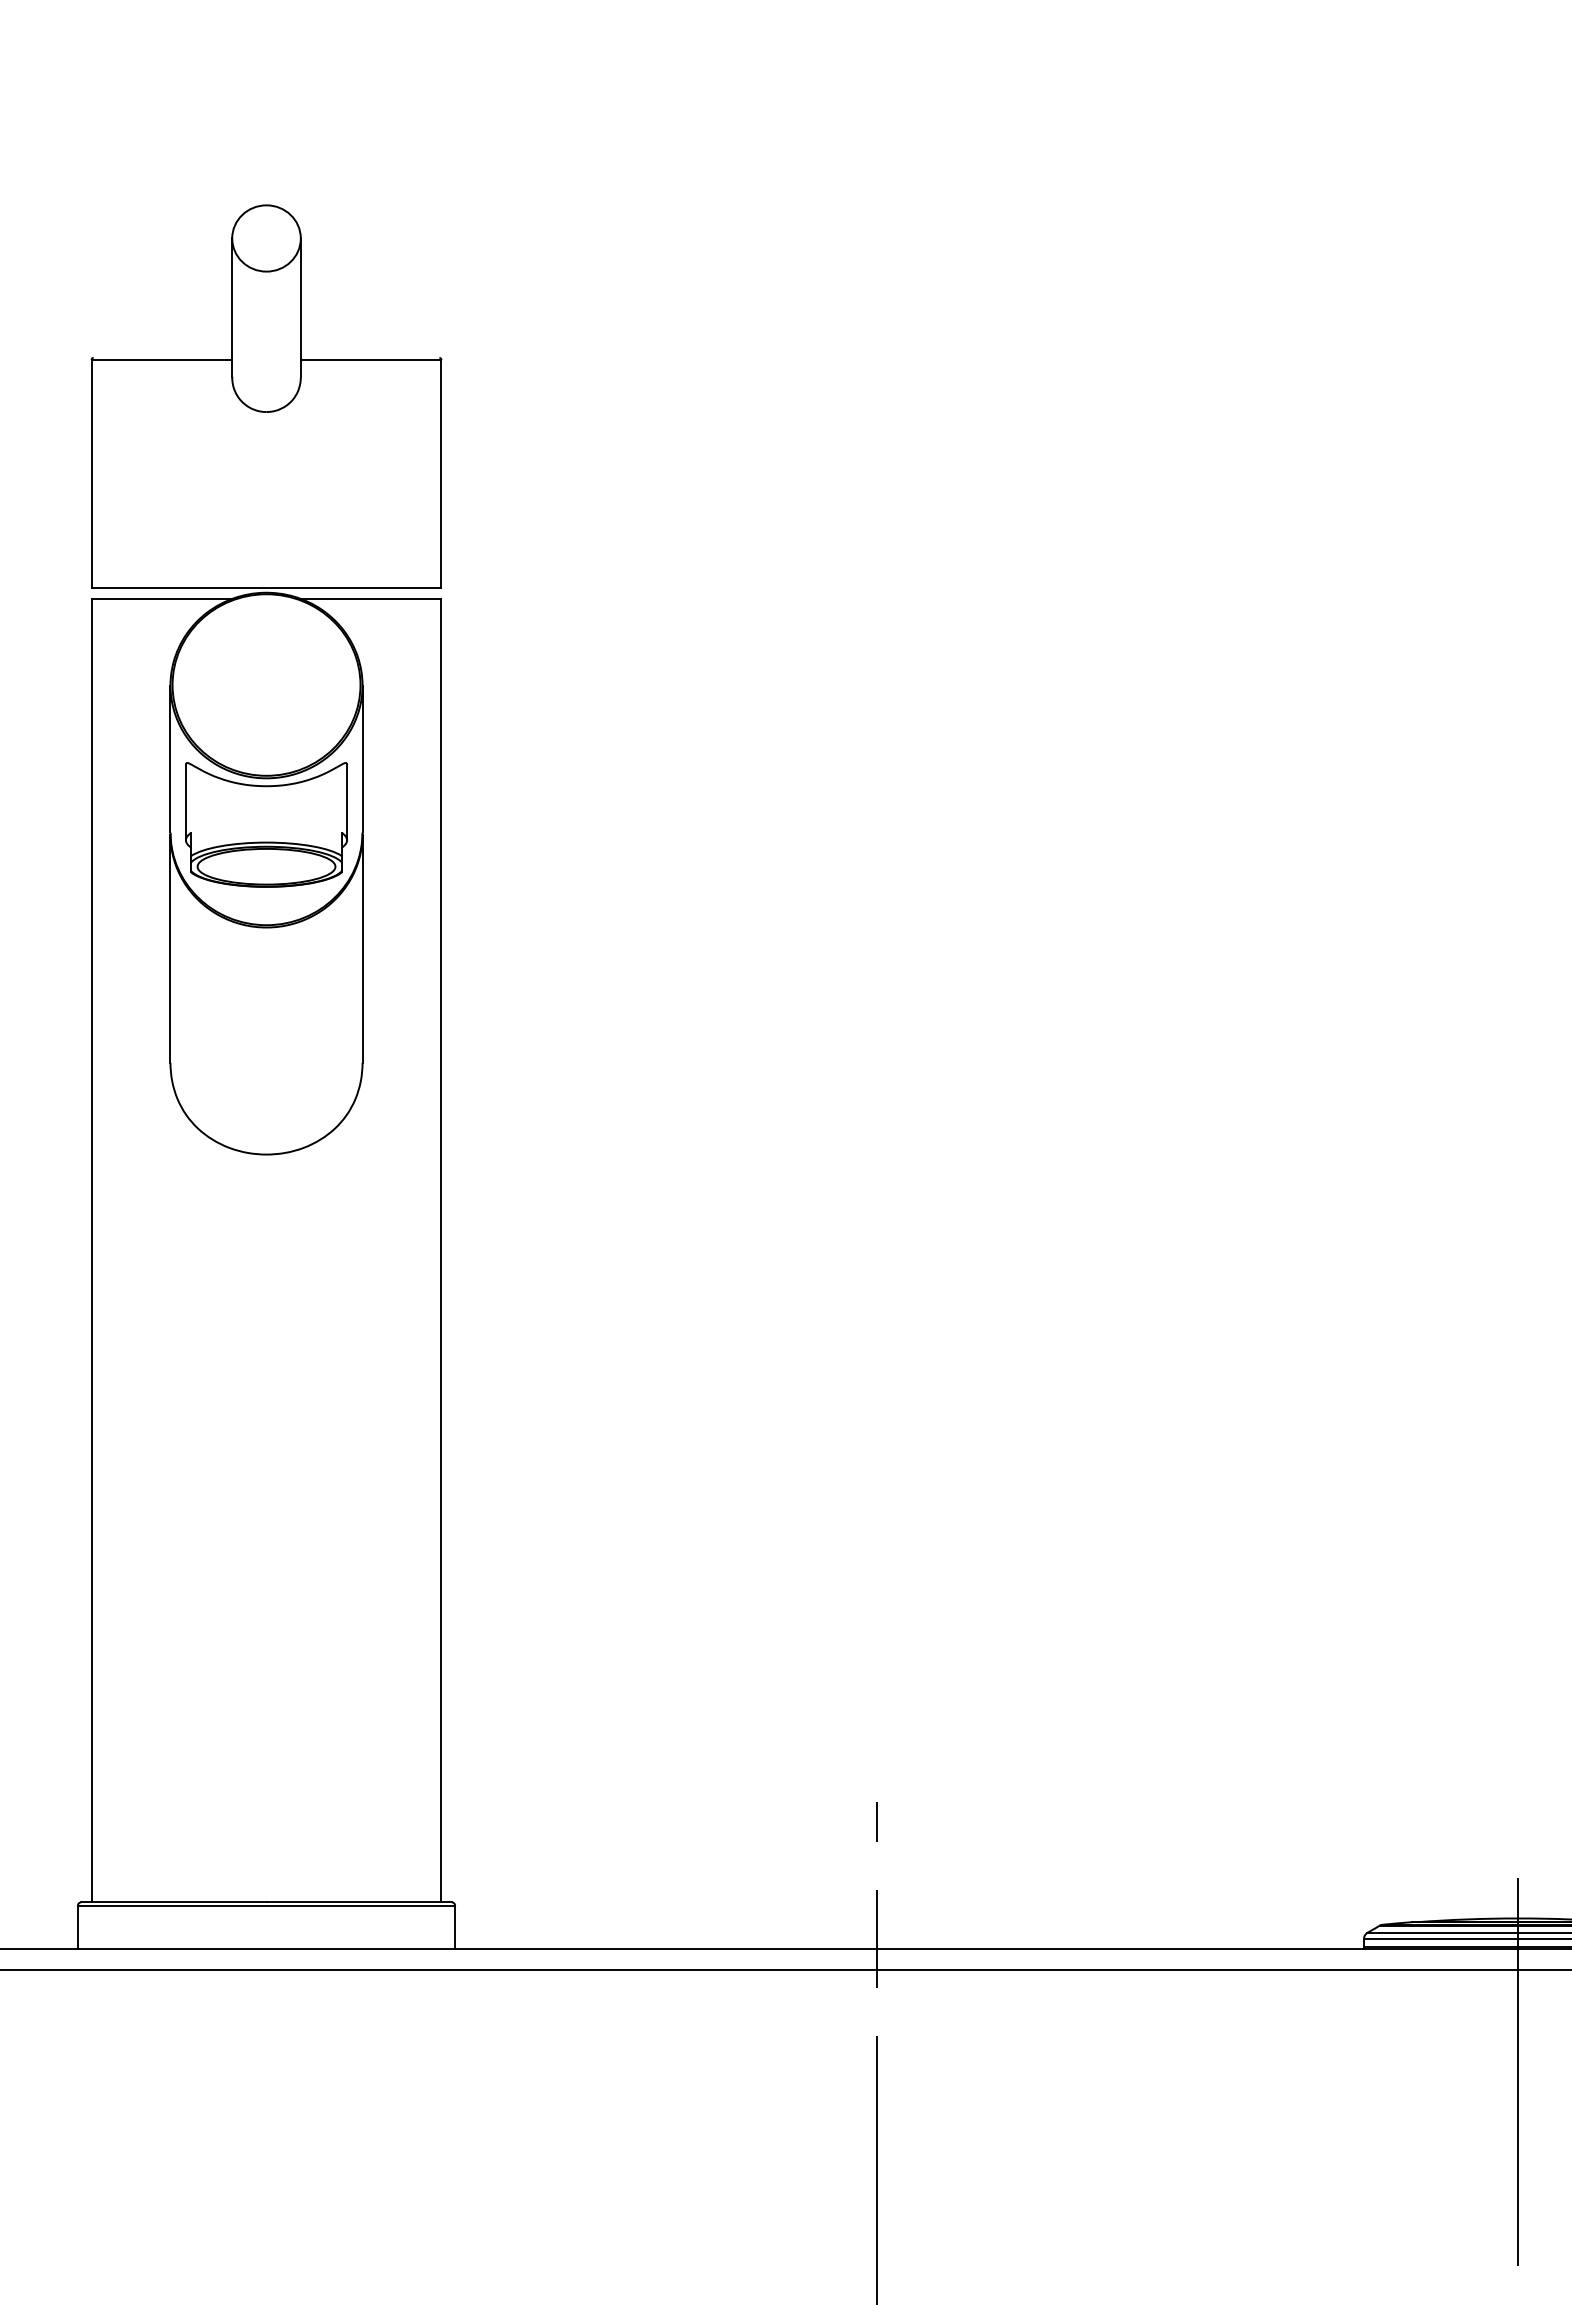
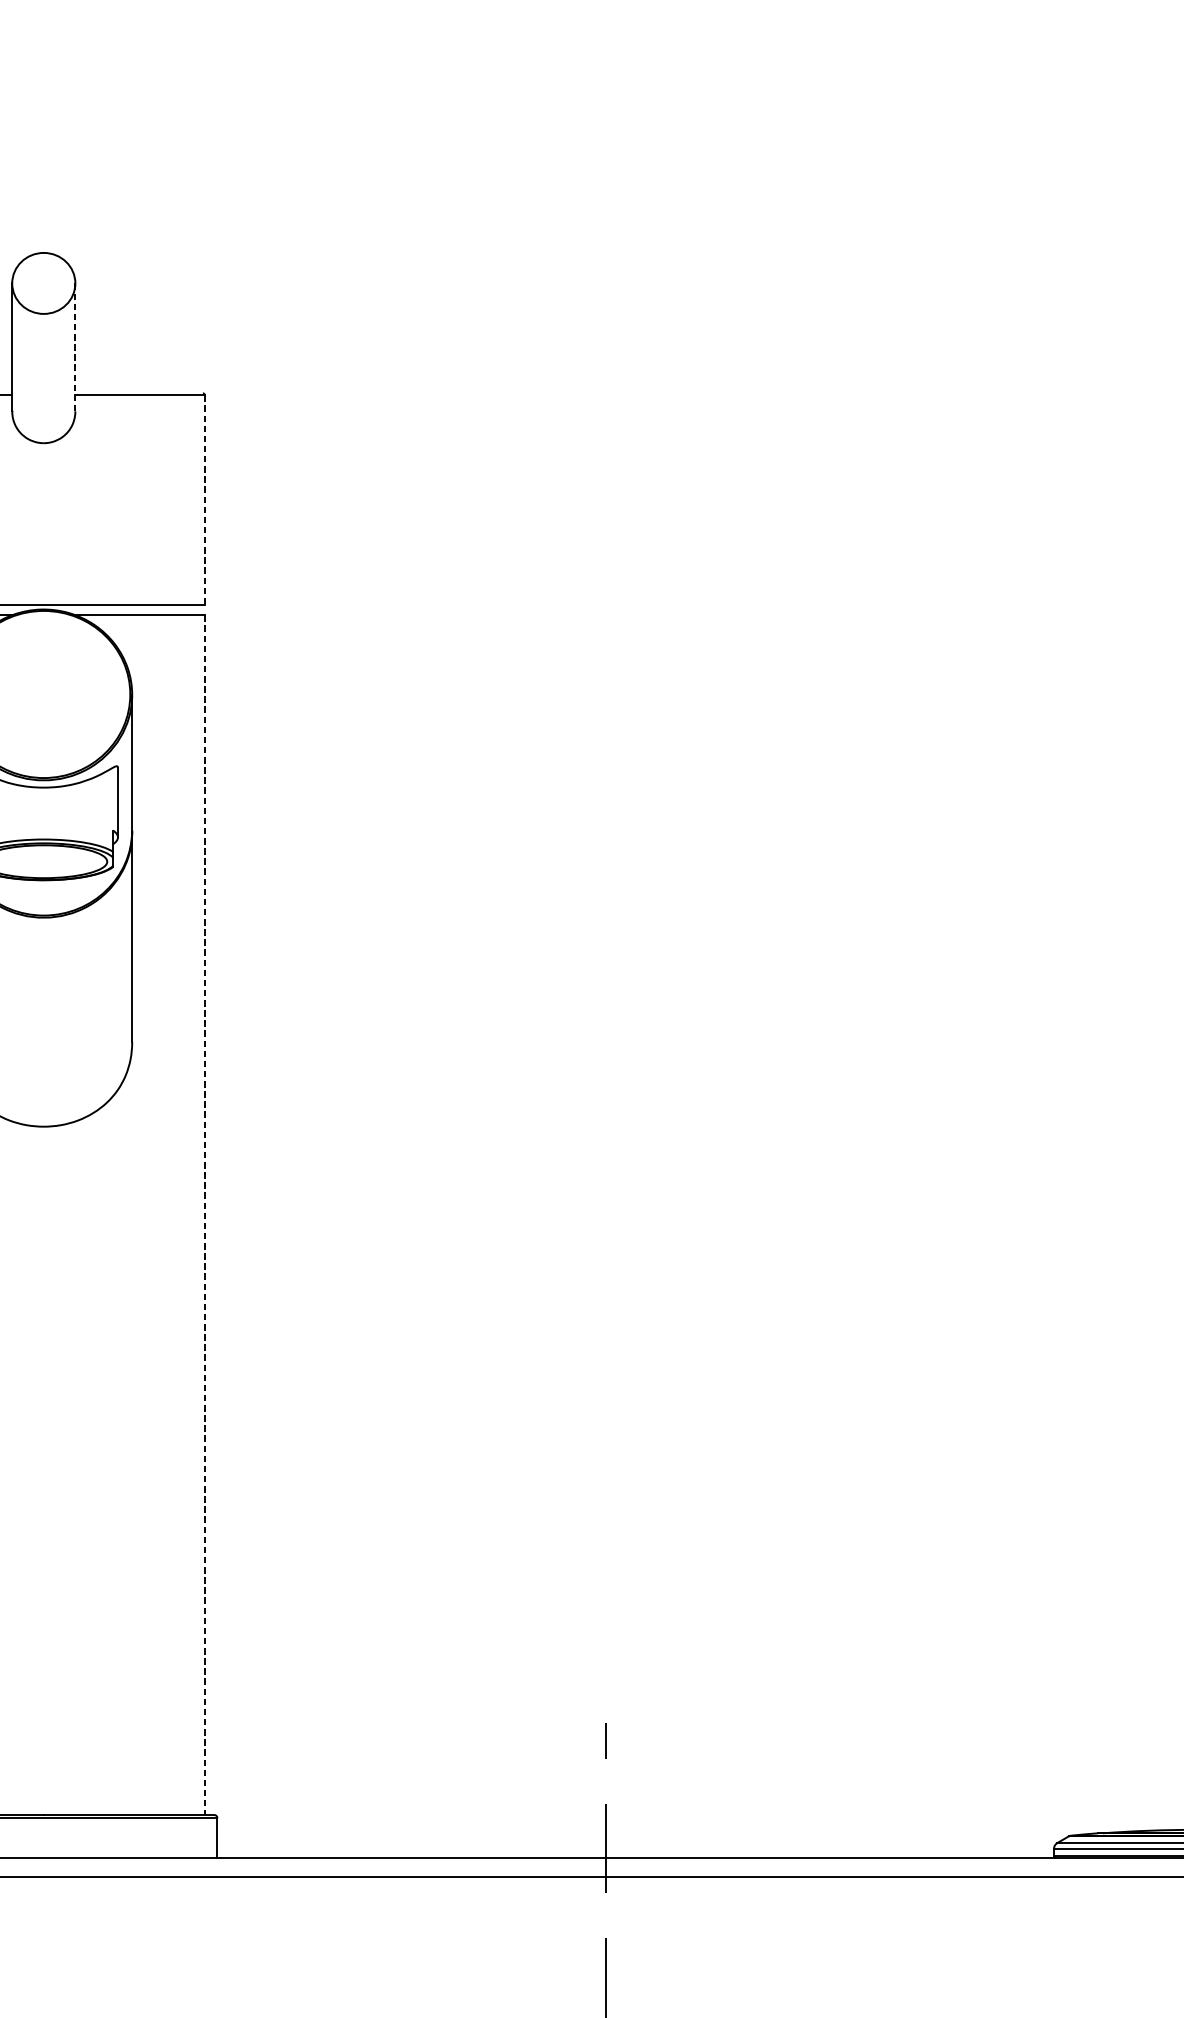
line: (300, 308) -> (75, 347), solid -> dashed
line: (441, 473) -> (204, 499), solid -> dashed
line: (441, 1250) -> (204, 1214), solid -> dashed

